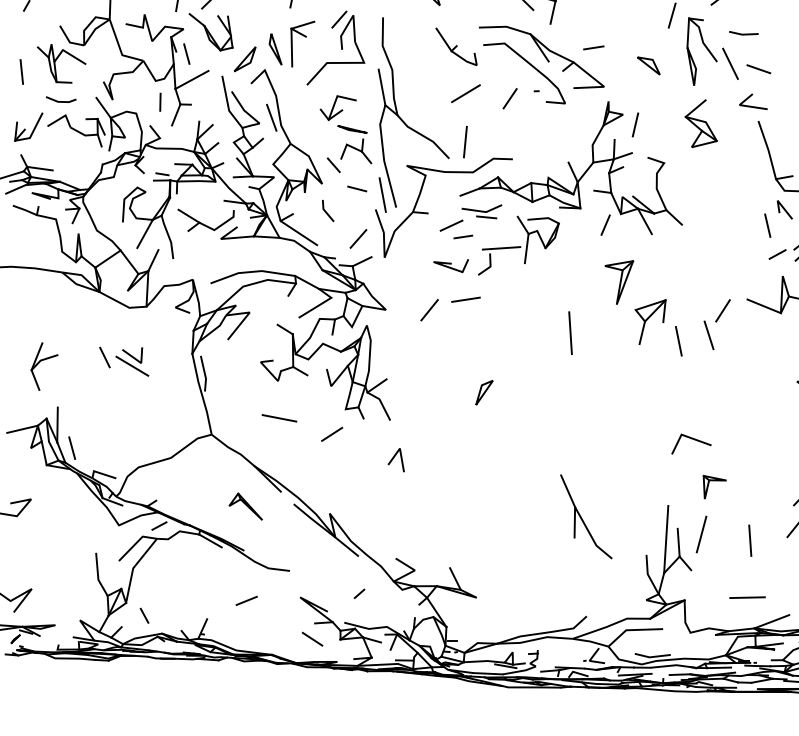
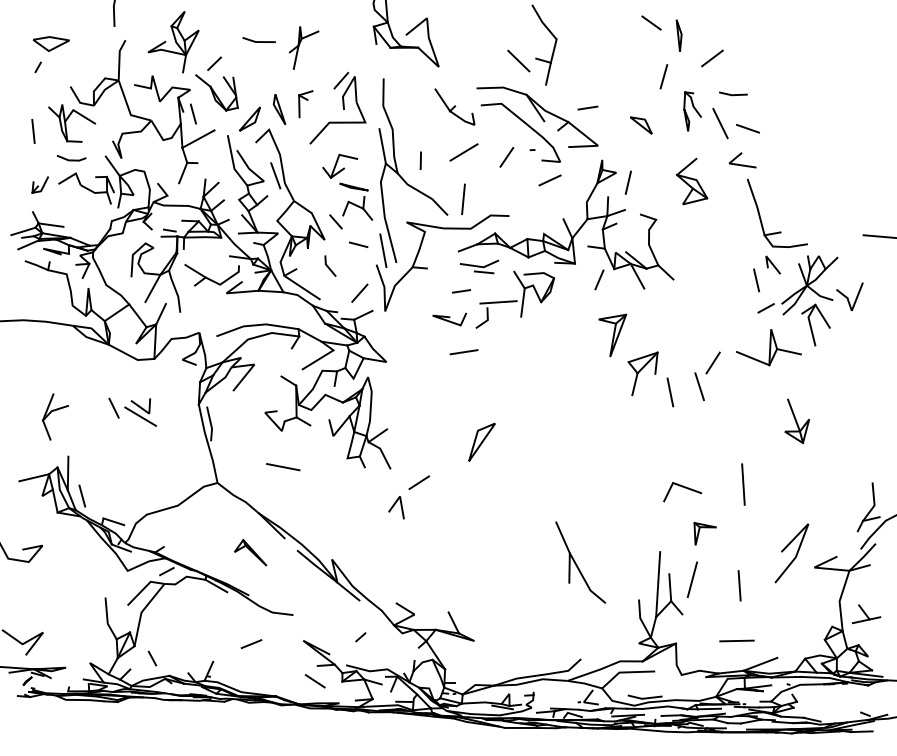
part: (302, 43) -> (305, 103), size x0.6
part: (701, 51) -> (692, 111), size x0.6
line: (160, 101) -> (420, 160), moved
part: (29, 126) -> (40, 184), size x0.6
line: (450, 225) -> (549, 180), moved
line: (429, 310) -> (428, 362), removed
line: (570, 333) -> (743, 484), moved
part: (483, 392) -> (481, 442), size x1.6
line: (332, 434) -> (419, 482), moved

